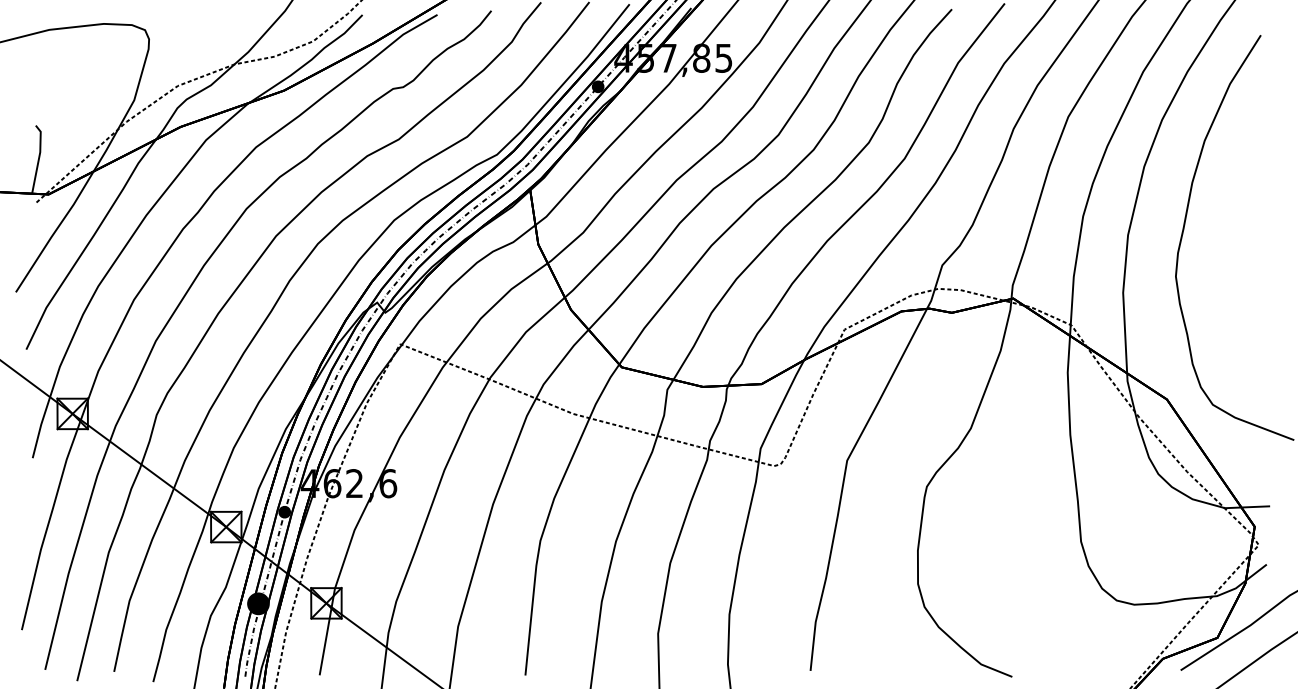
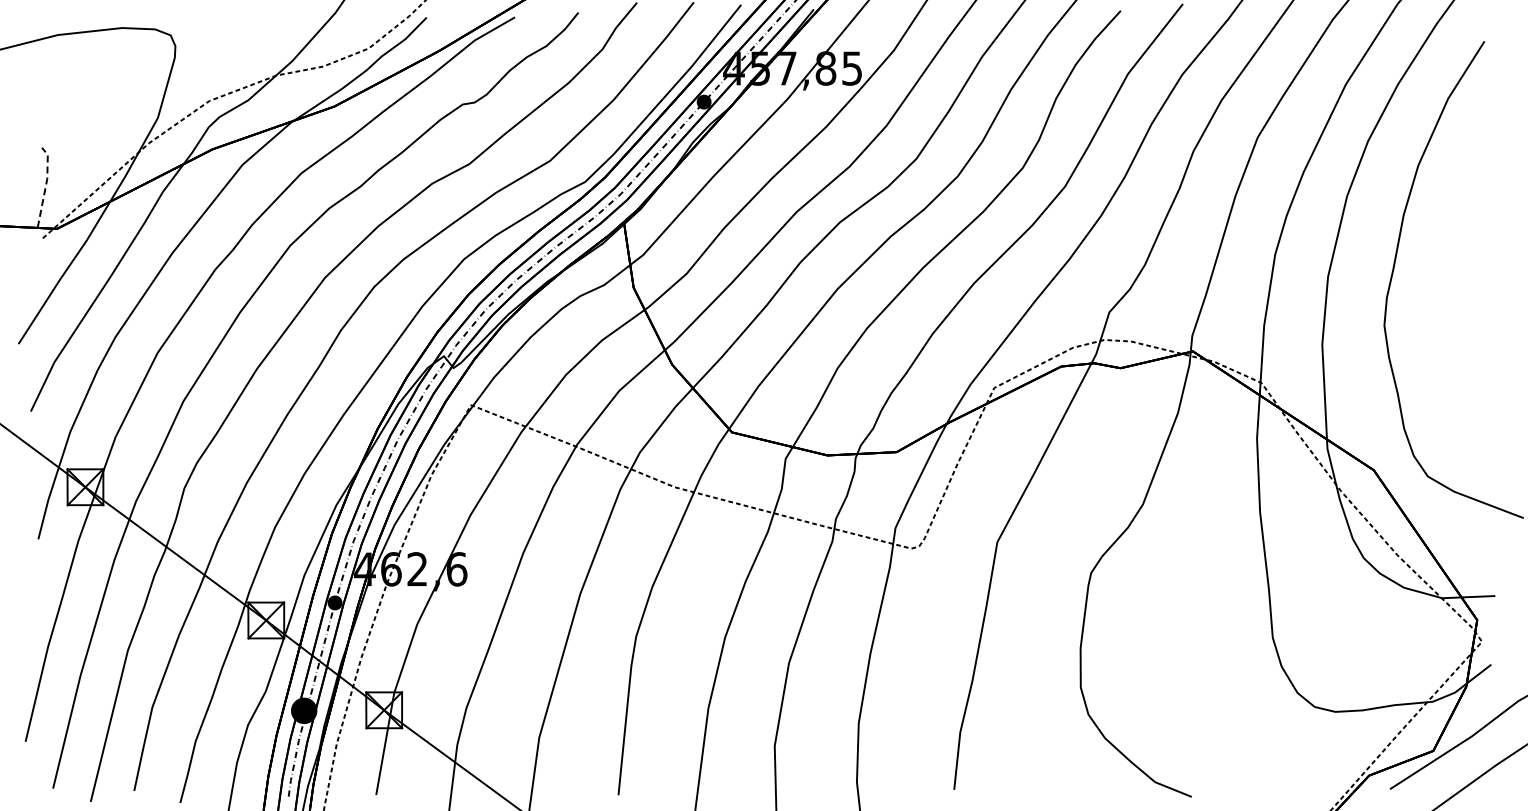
line: (39, 156) -> (46, 184), solid -> dashed

